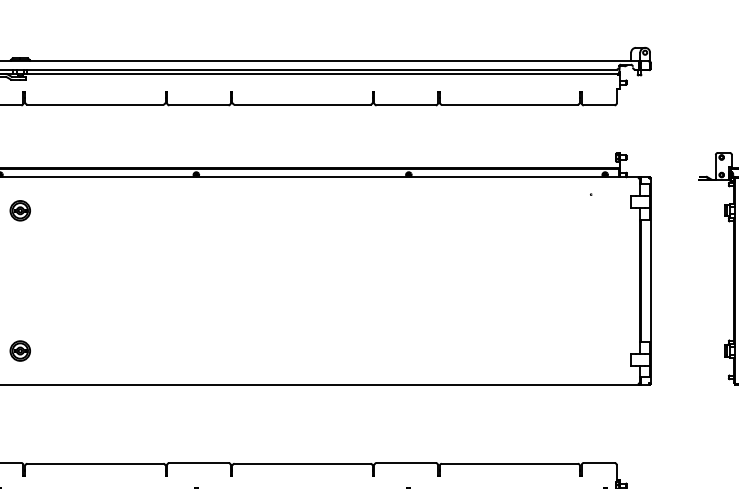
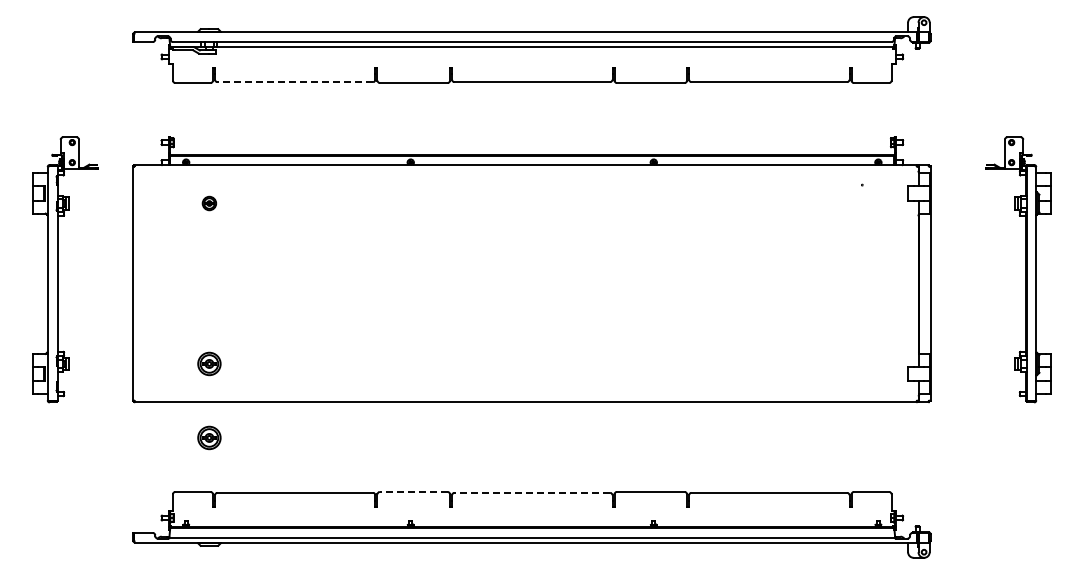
line: (95, 104) -> (295, 82), solid -> dashed
part: (20, 210) -> (209, 203), size x0.6
part: (20, 415) -> (209, 437), added
line: (198, 462) -> (413, 491), solid -> dashed
line: (302, 463) -> (532, 492), solid -> dashed

